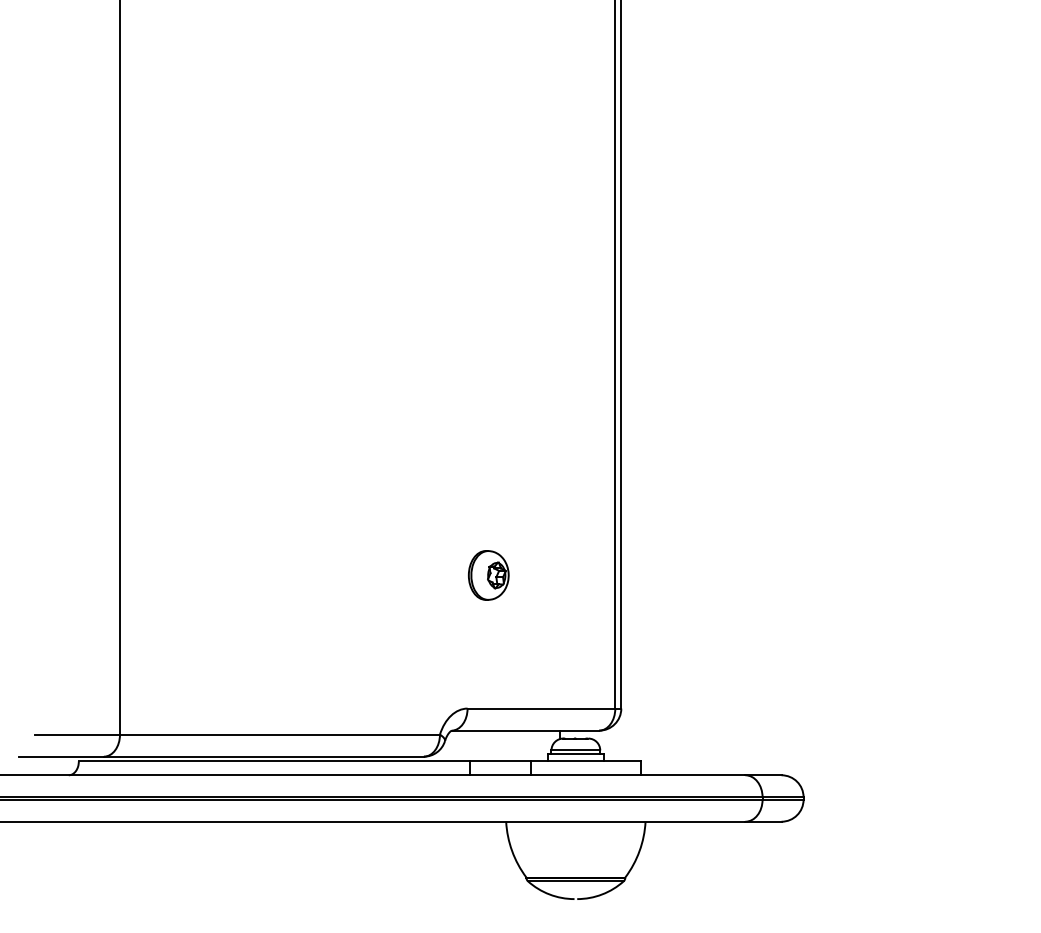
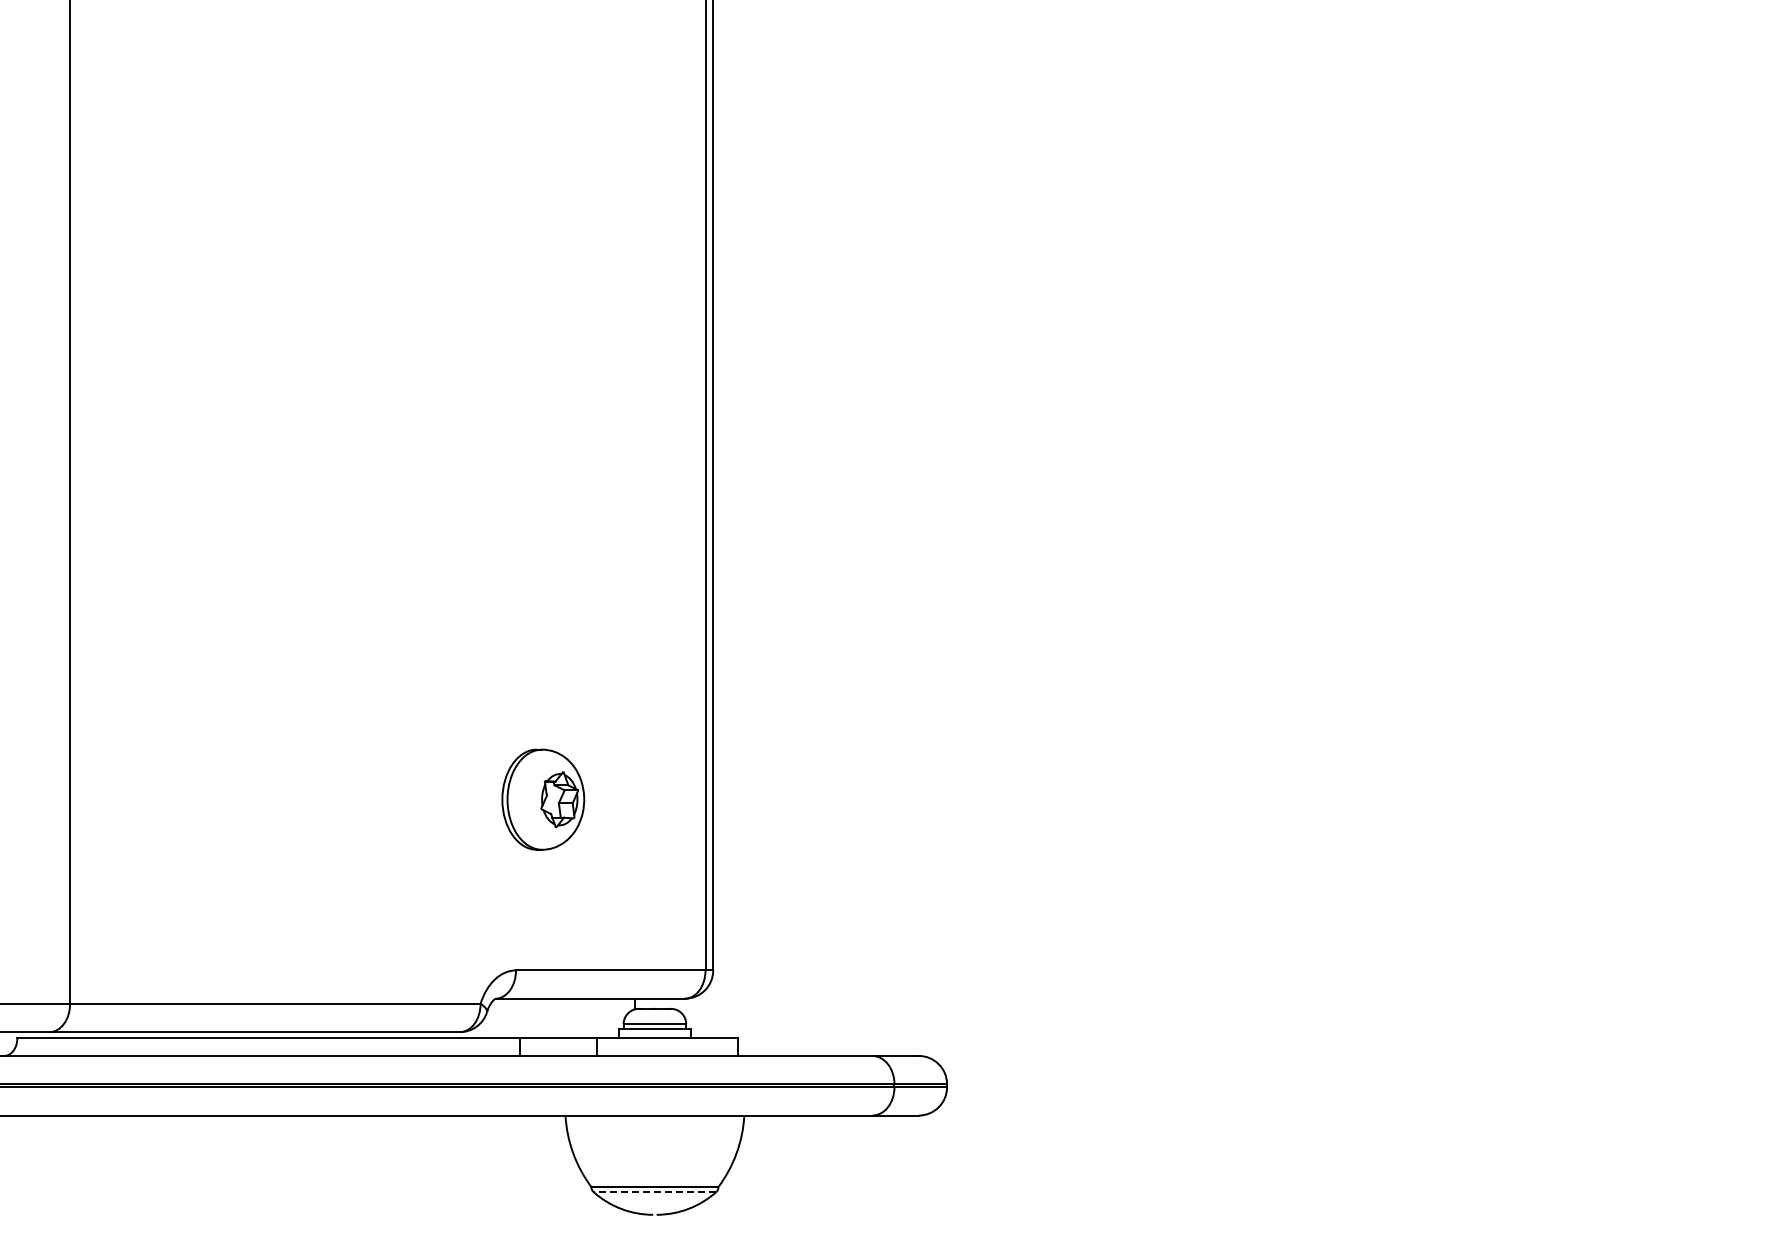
part: (488, 575) -> (542, 799), size x1.6
line: (575, 880) -> (654, 1191), solid -> dashed

